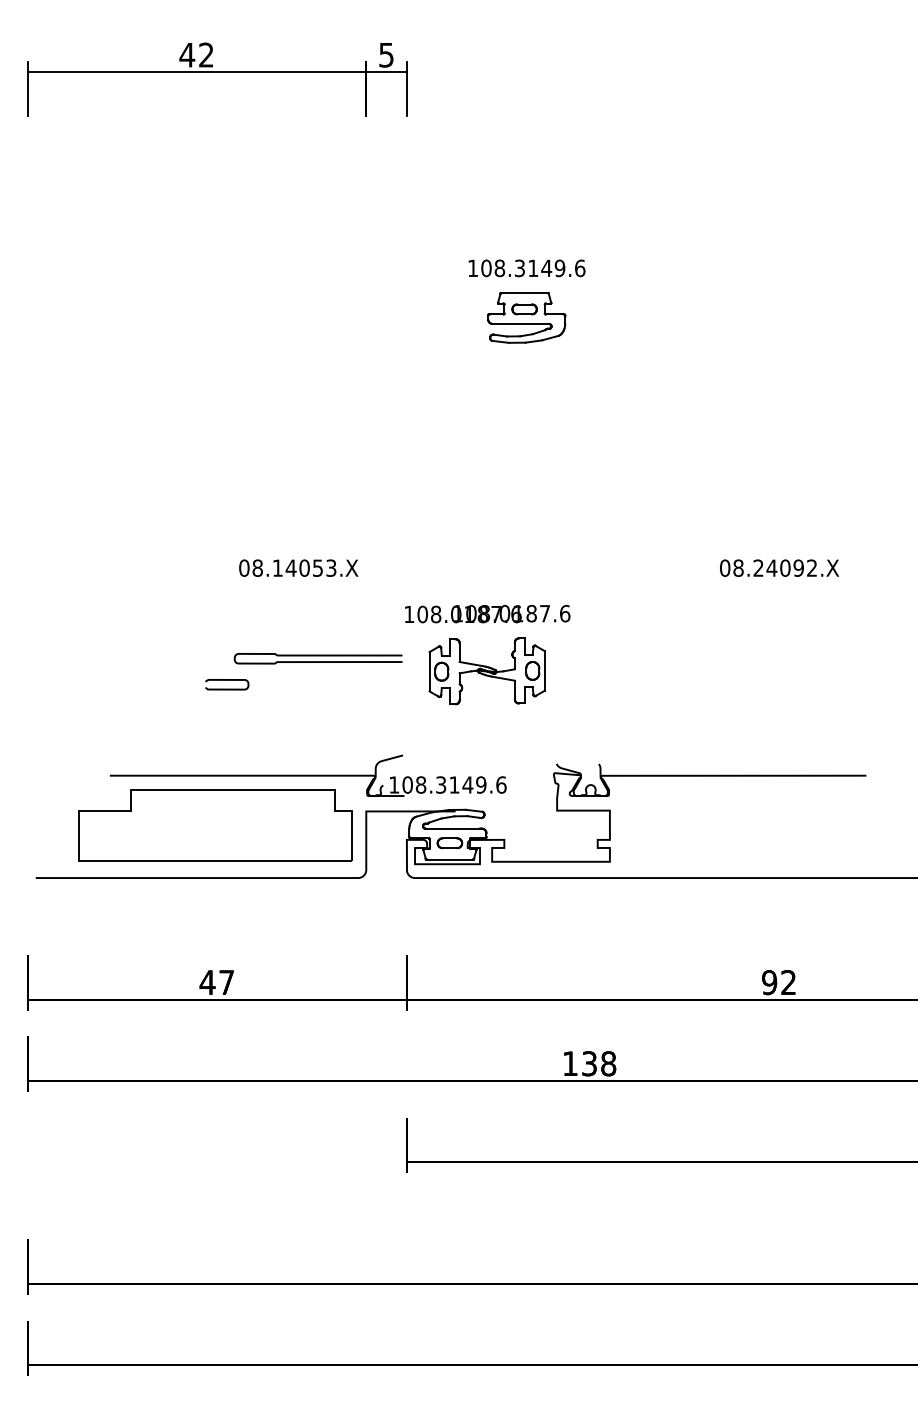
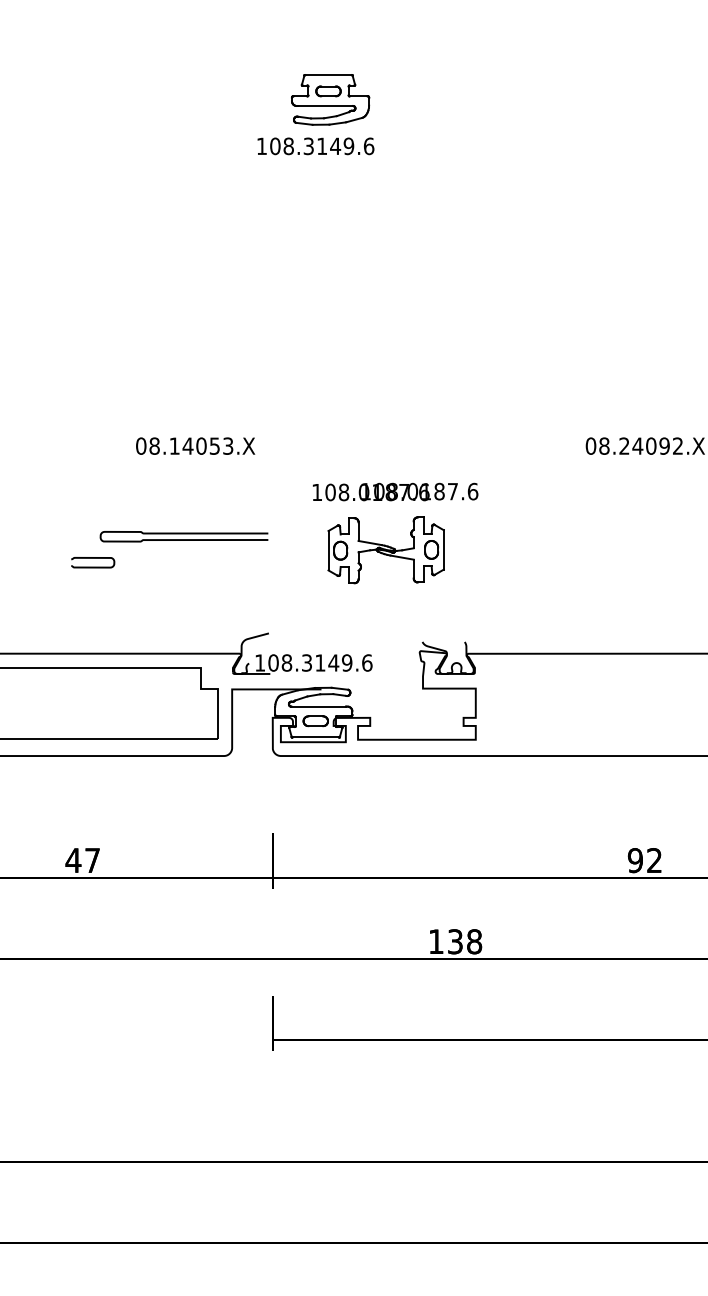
text: (526, 268) -> (315, 146), moved
part: (526, 317) -> (330, 99), moved
text: (298, 567) -> (195, 445), moved
text: (487, 613) -> (395, 491), moved
part: (486, 671) -> (385, 550), moved

